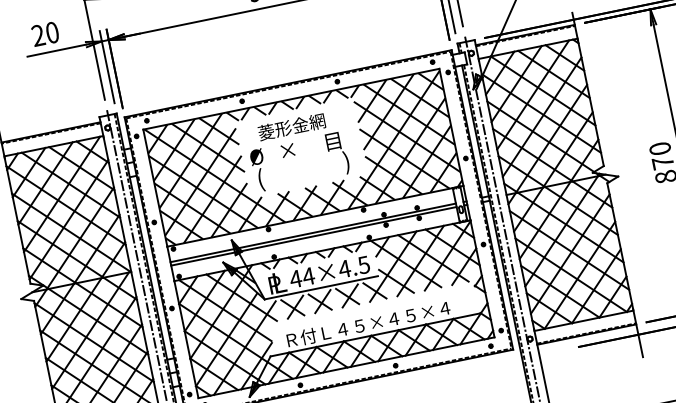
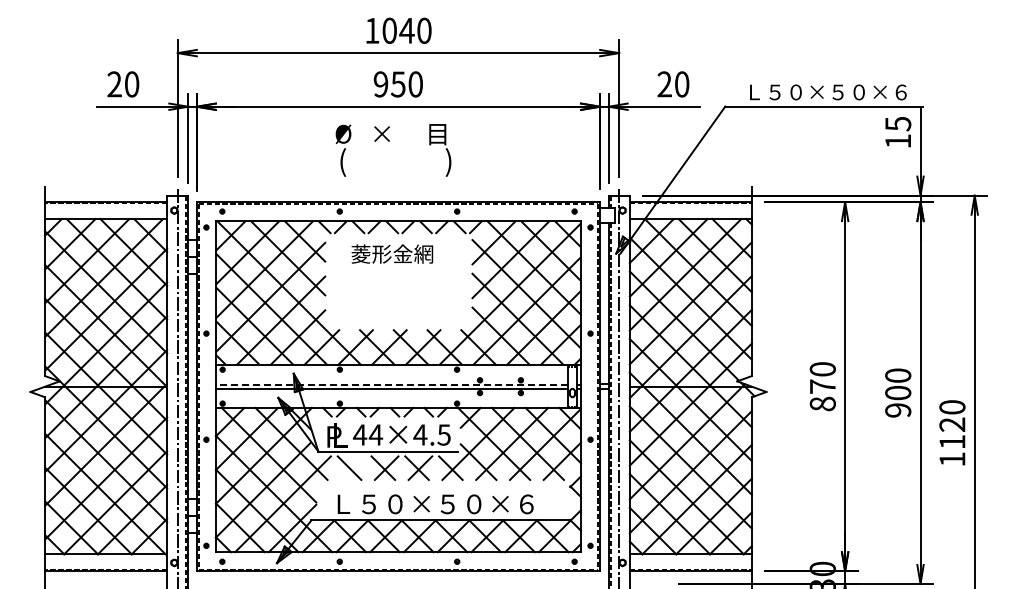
text: (300, 161) -> (393, 150), moved
line: (312, 232) -> (391, 384), solid -> dashed
line: (295, 306) -> (352, 467), removed
text: (368, 322) -> (435, 504), Ｒ付Ｌ４５×４５×４ -> Ｌ５０×５０×６

